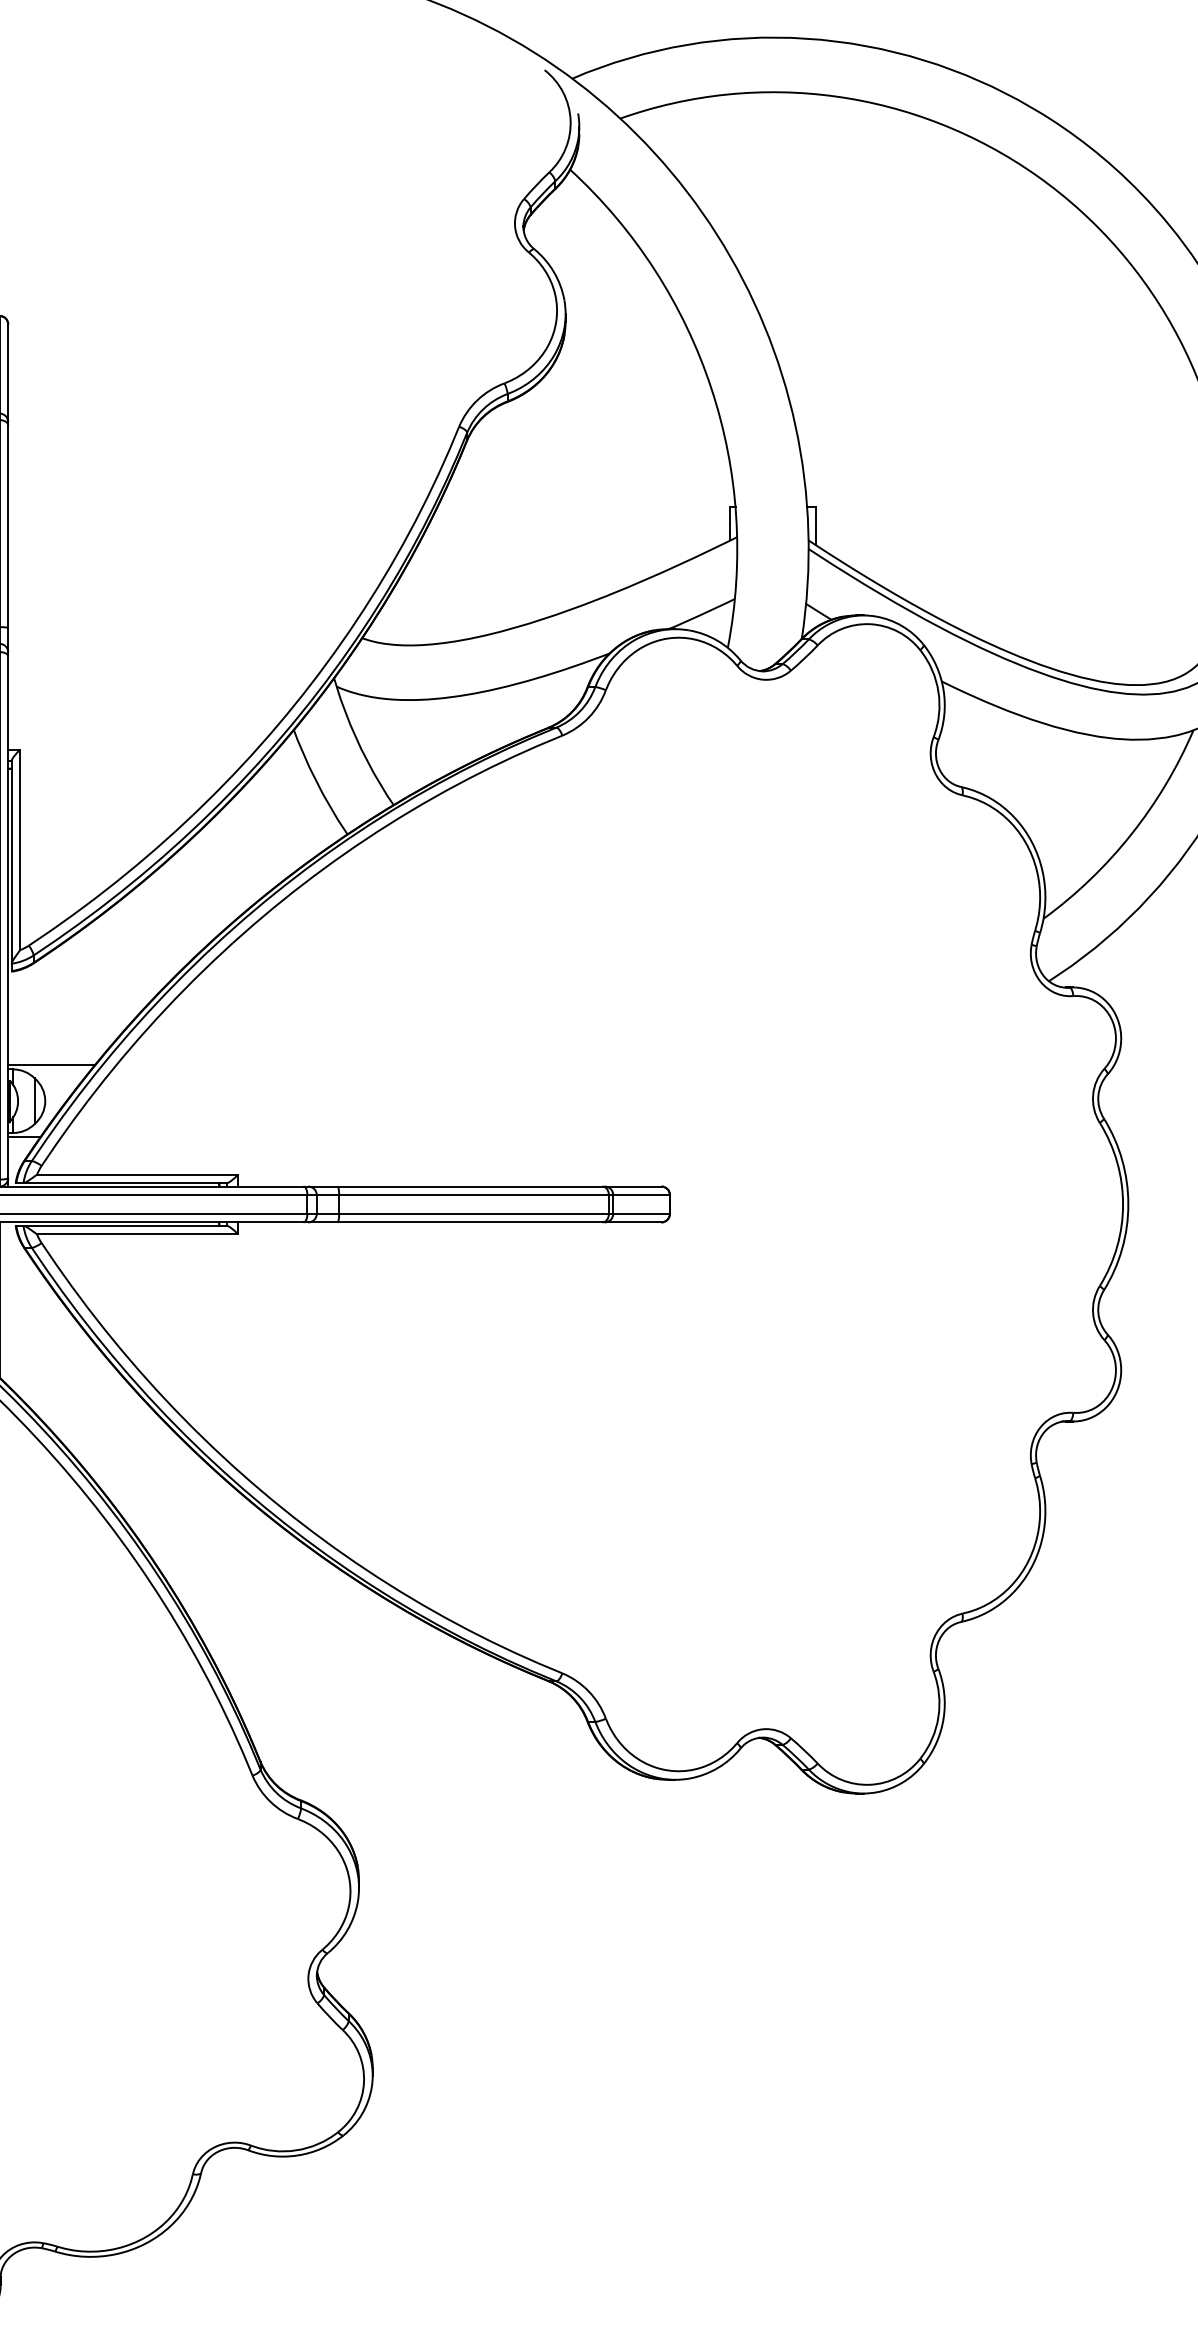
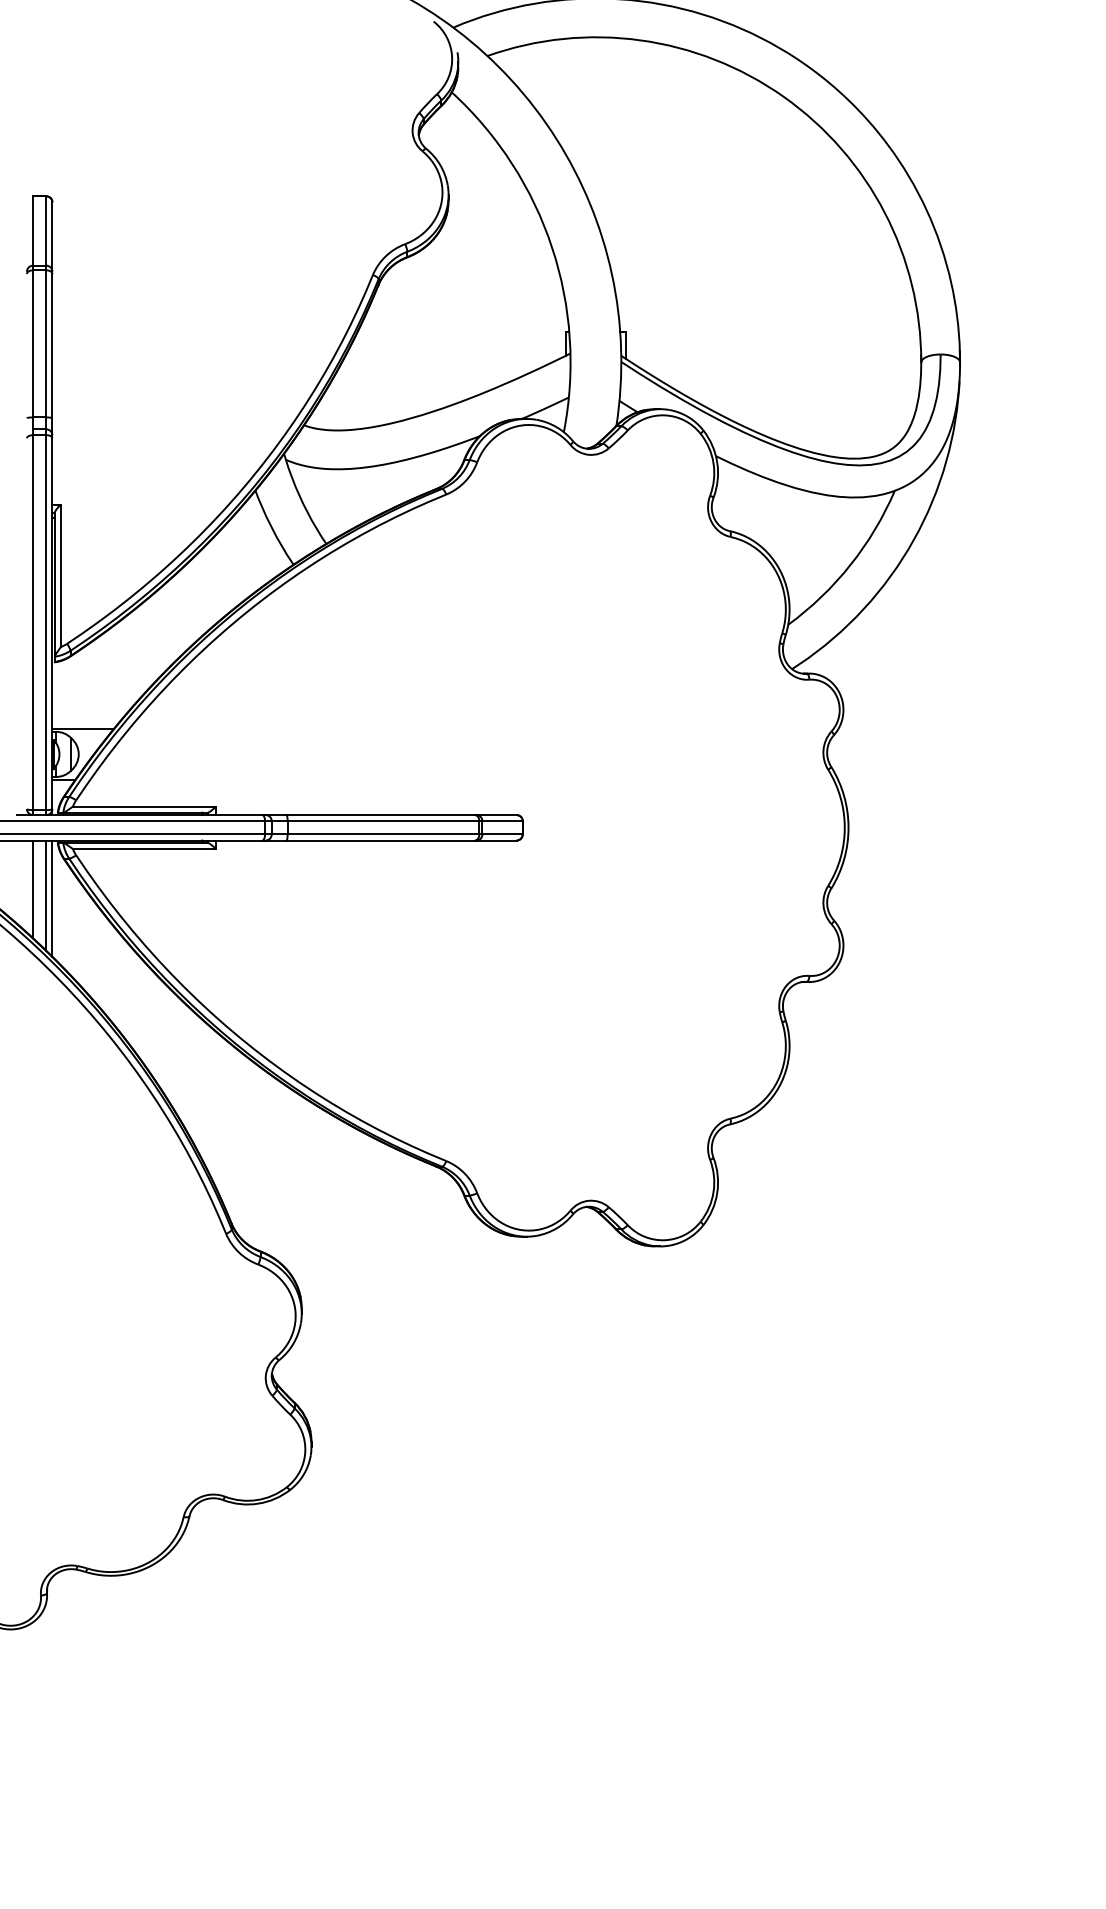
line: (8, 1303) -> (52, 898), added

